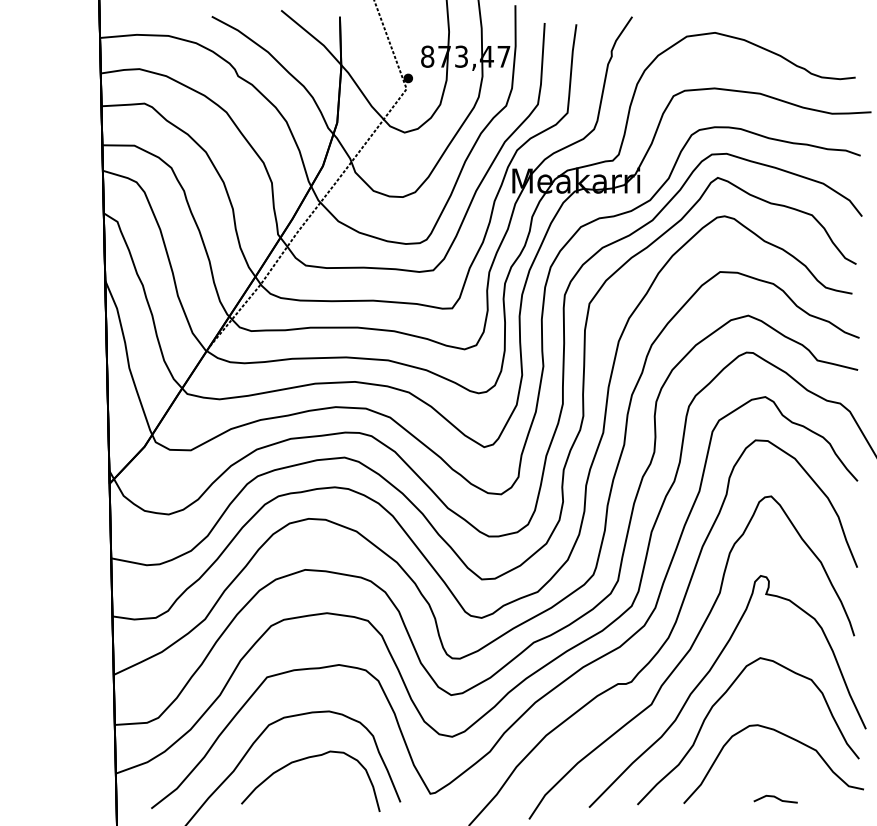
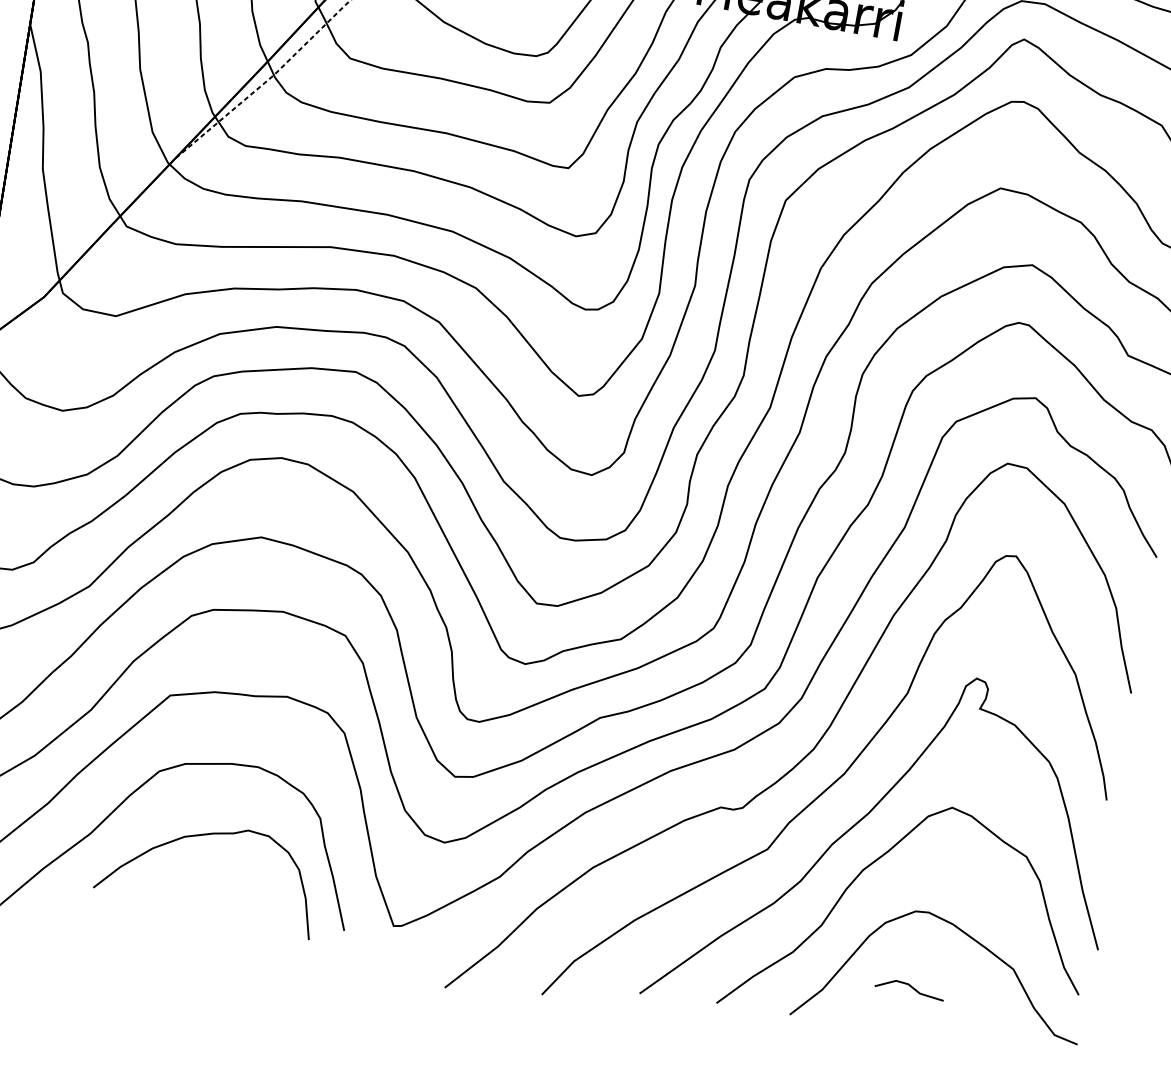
line: (775, 798) -> (909, 987), moved

